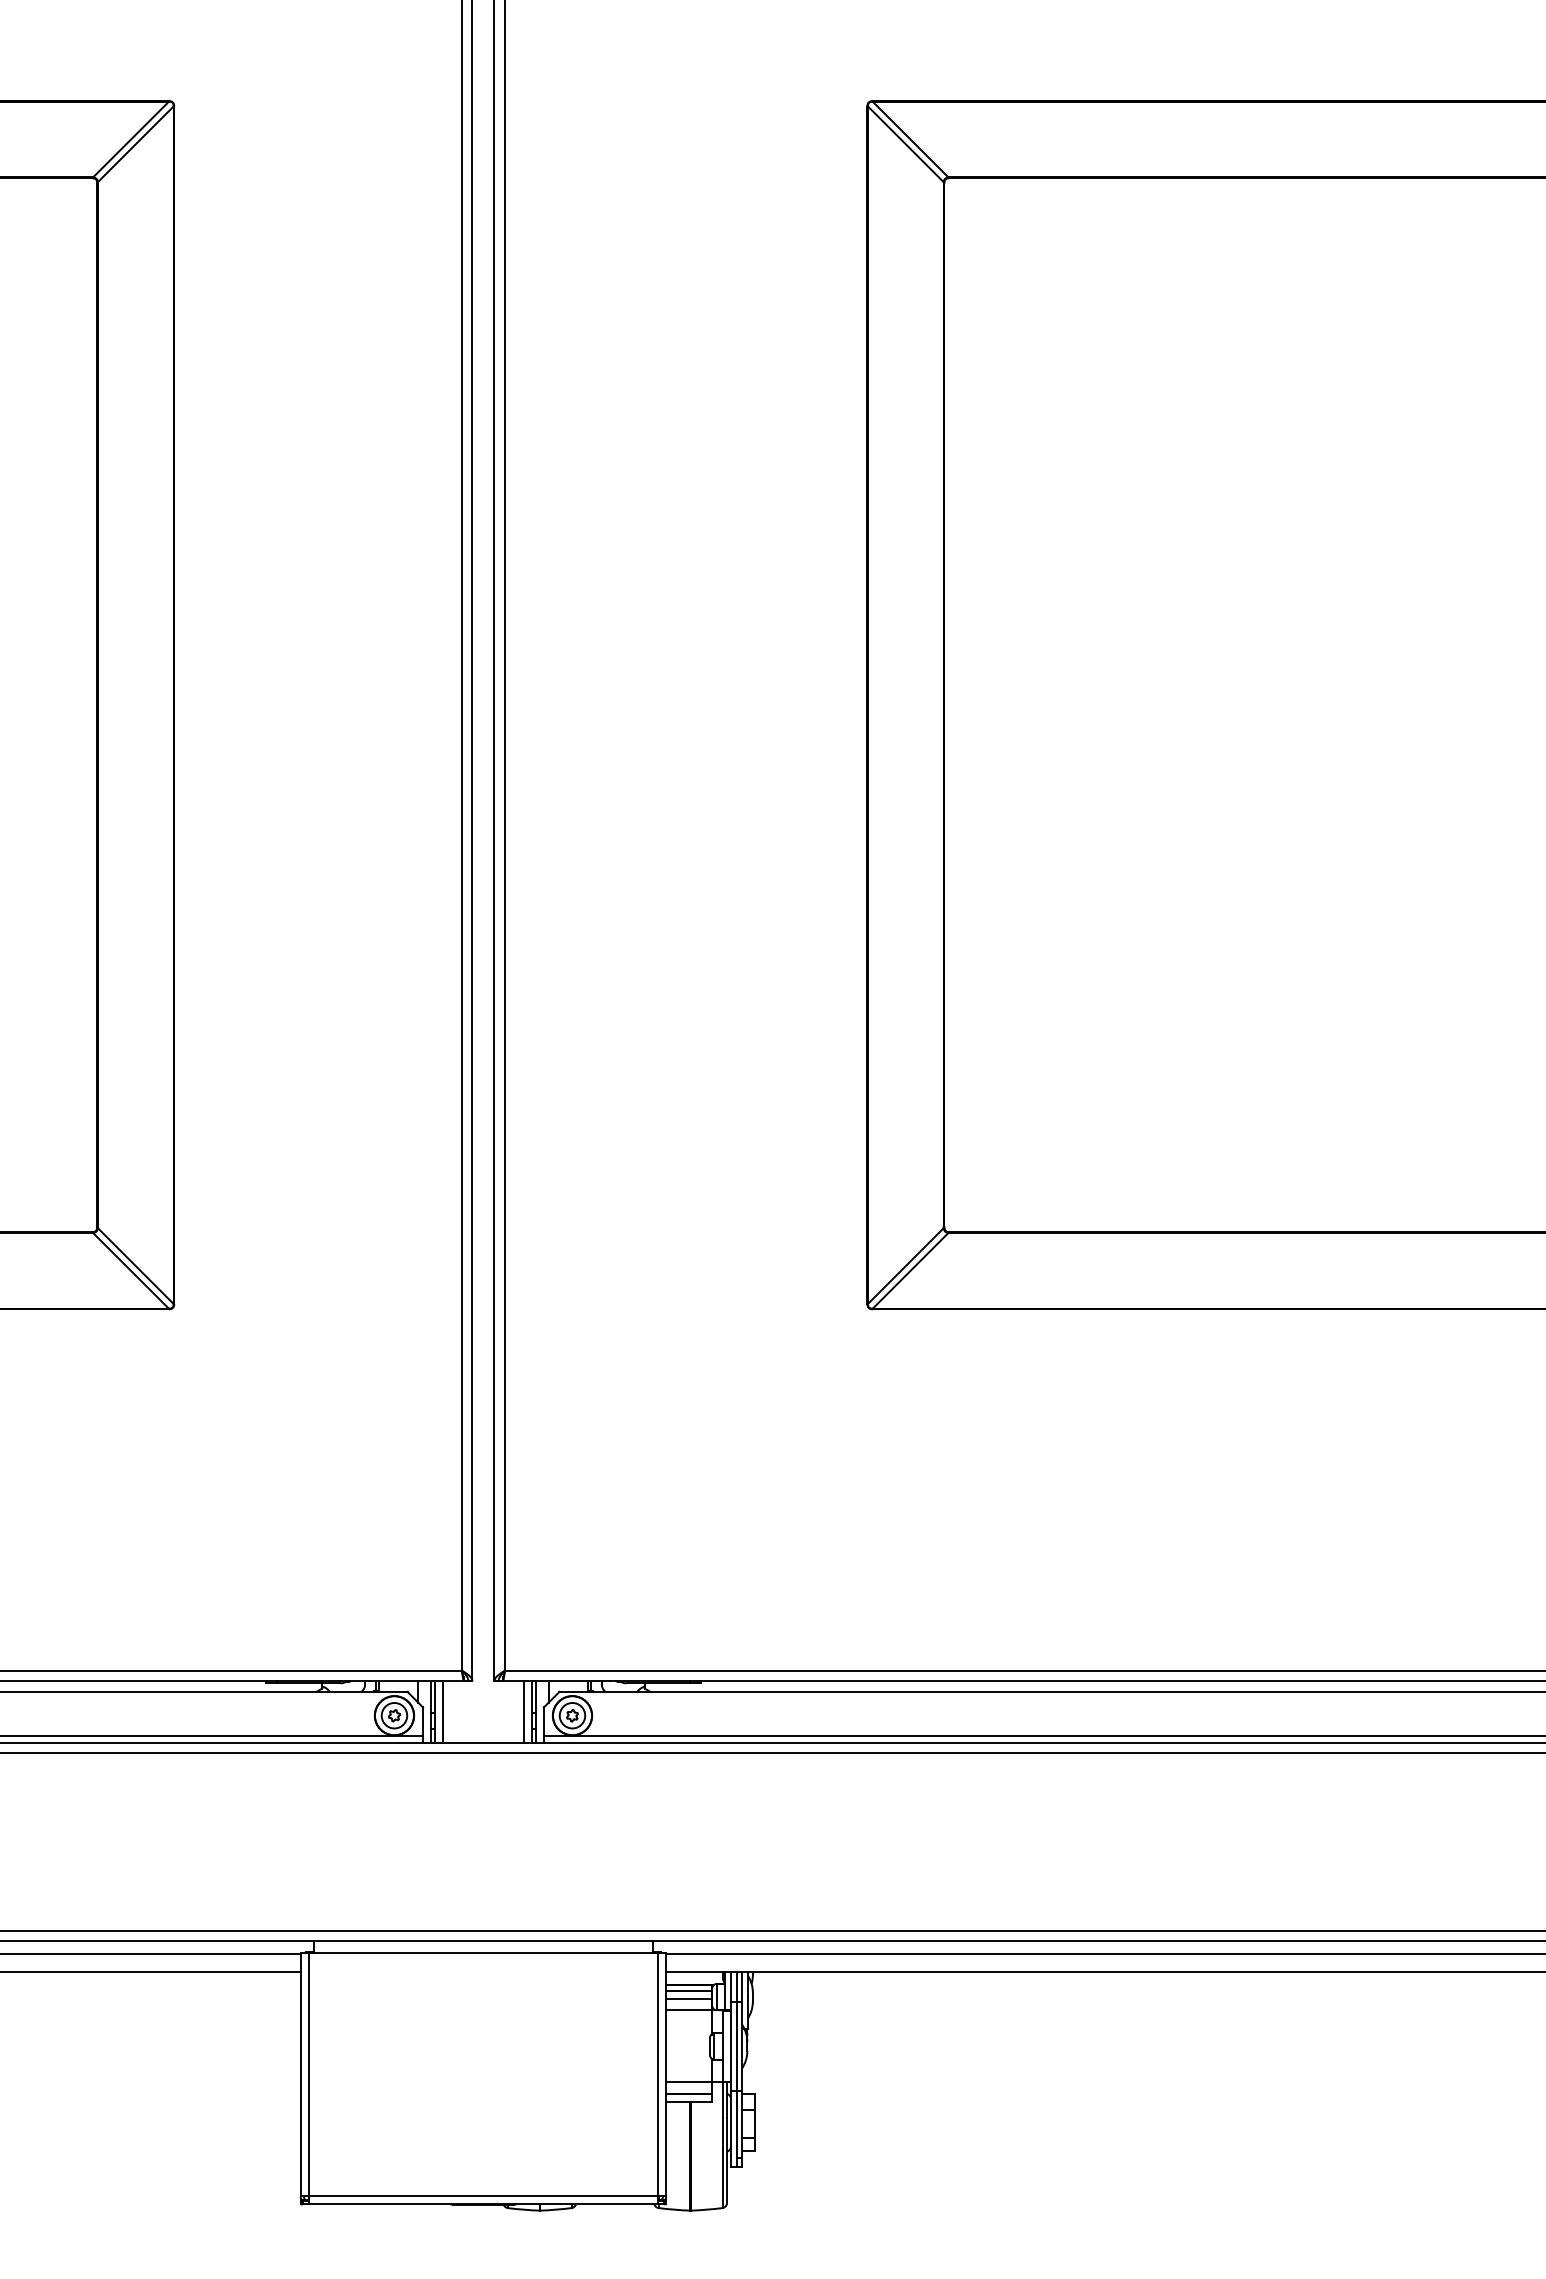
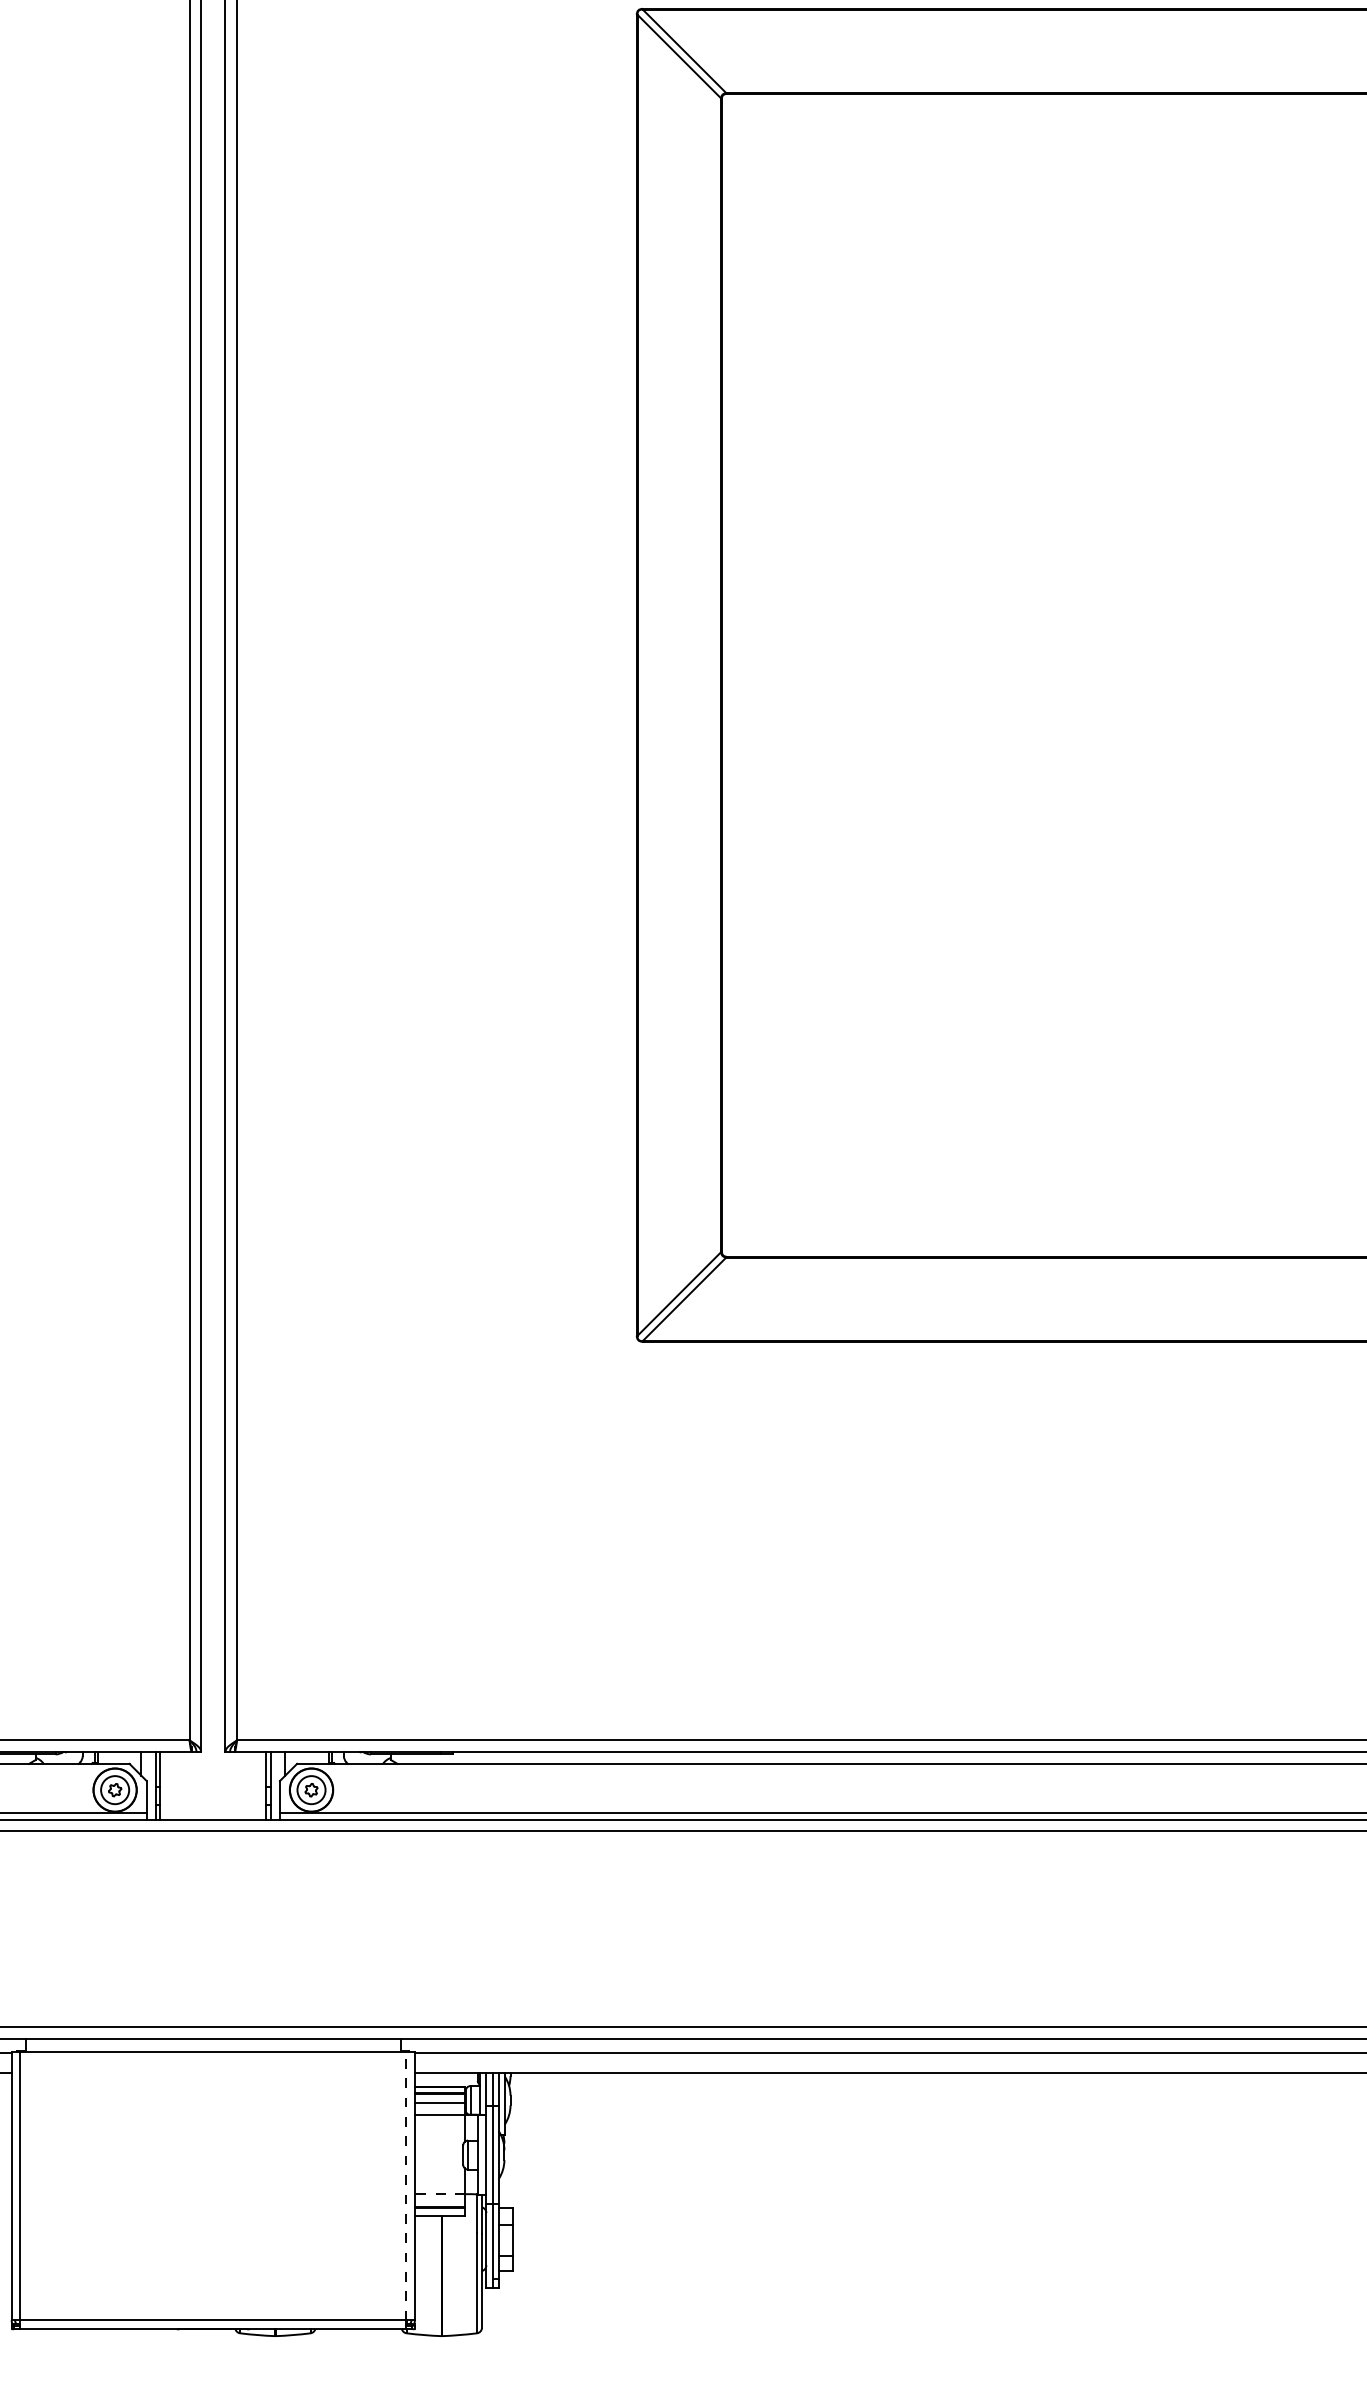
line: (443, 1711) -> (169, 1785), removed
line: (523, 1711) -> (257, 1785), removed
line: (658, 2074) -> (406, 2185), solid -> dashed
line: (688, 2081) -> (439, 2193), solid -> dashed

